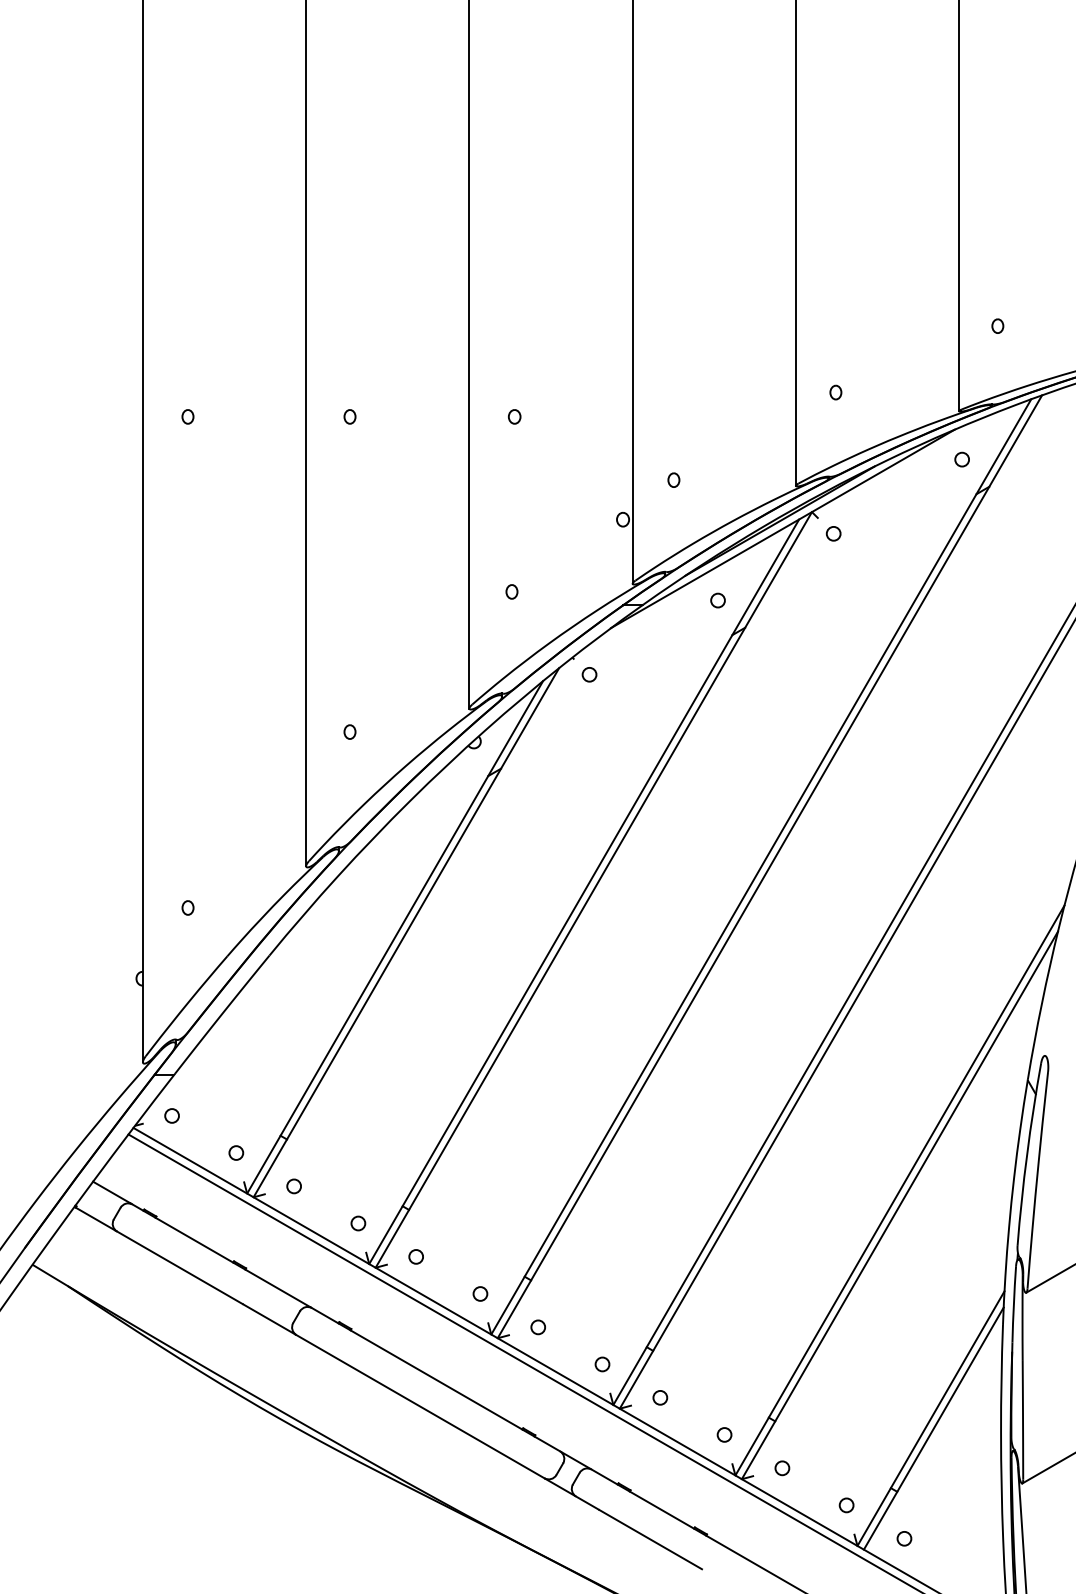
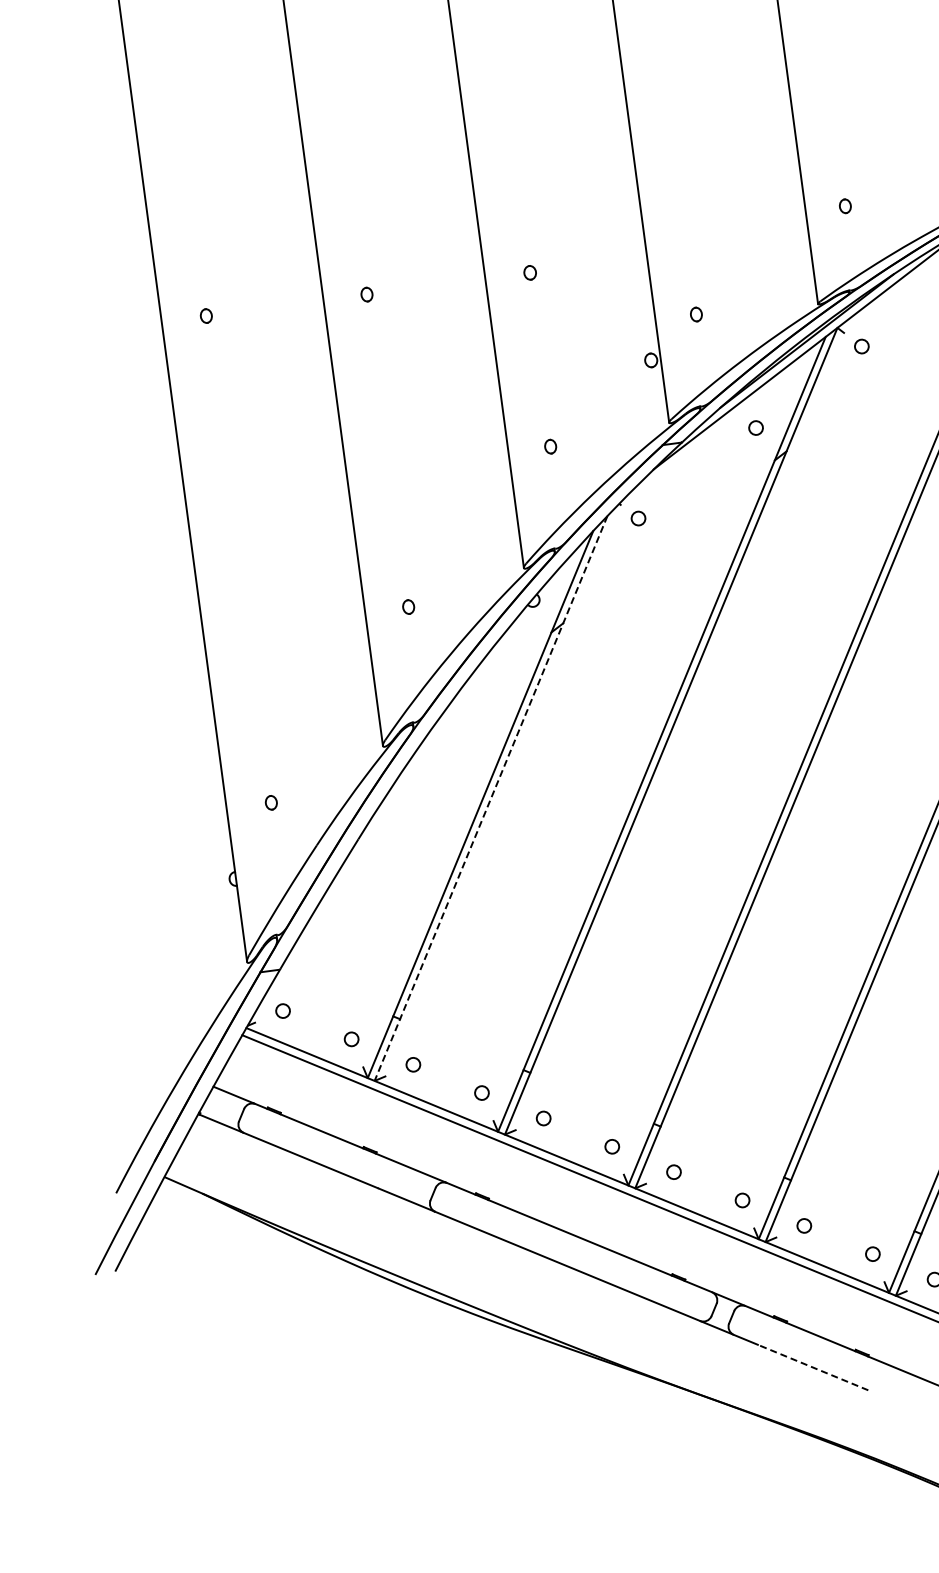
line: (406, 933) -> (491, 799), solid -> dashed
line: (650, 1539) -> (813, 1367), solid -> dashed

